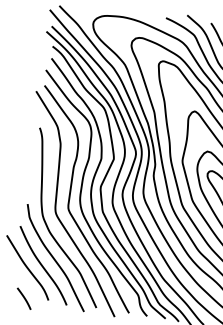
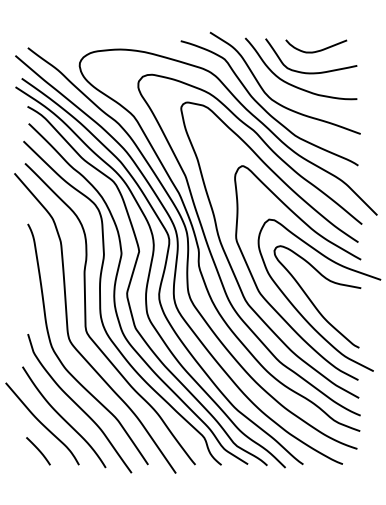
curve: (24, 299) -> (38, 451), moved

